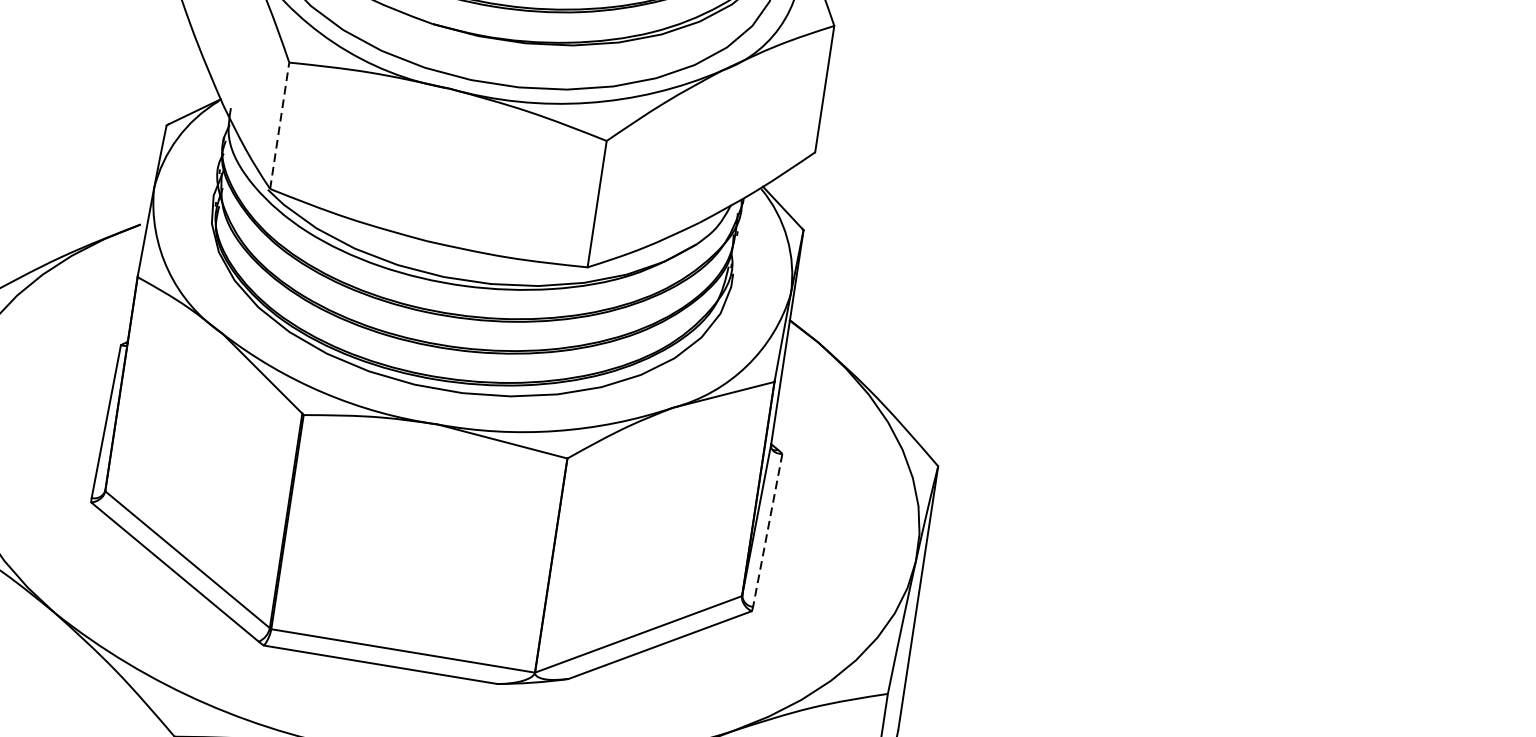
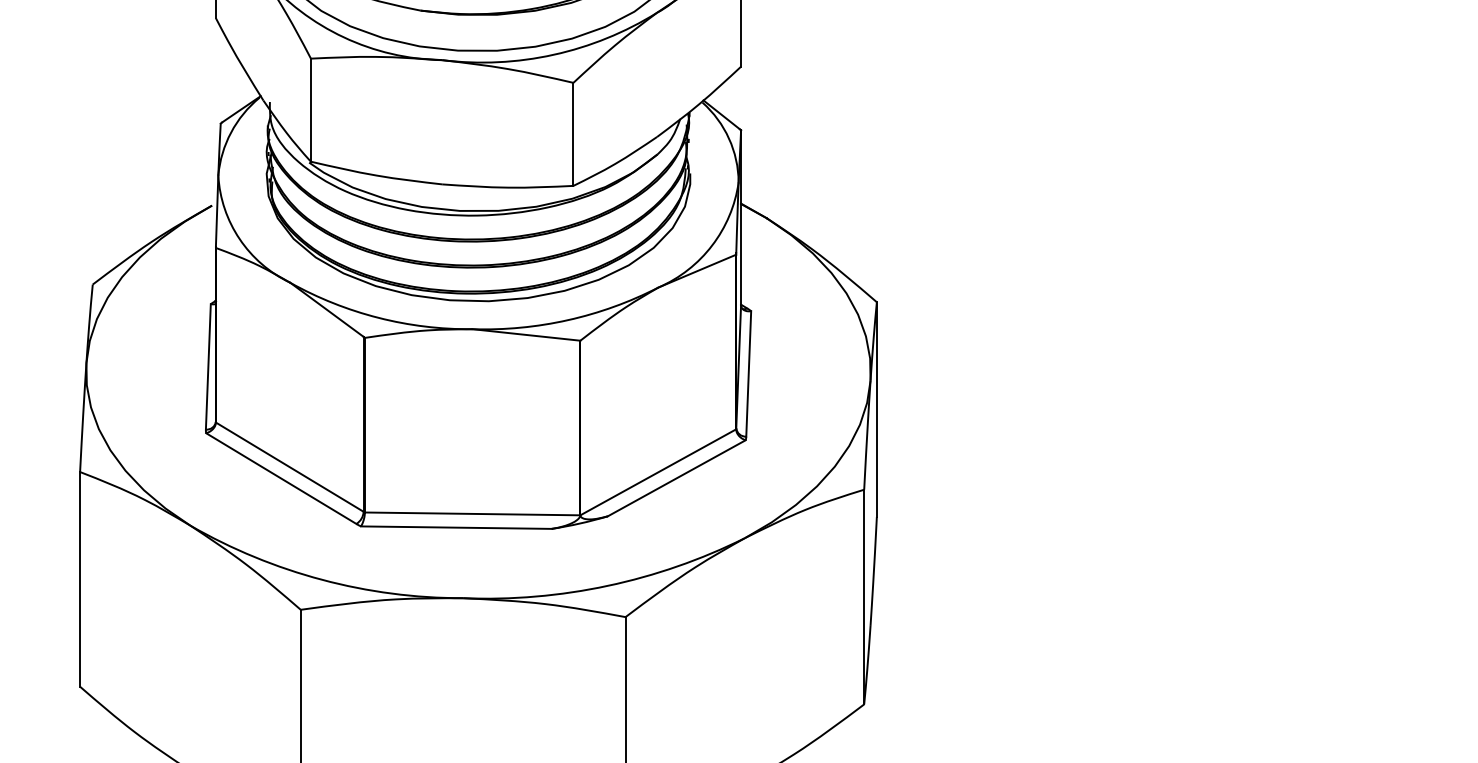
line: (279, 126) -> (310, 110), dashed -> solid
line: (767, 529) -> (748, 373), dashed -> solid

